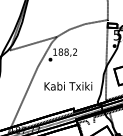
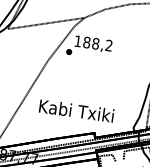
text: (68, 86) -> (76, 111), moved

